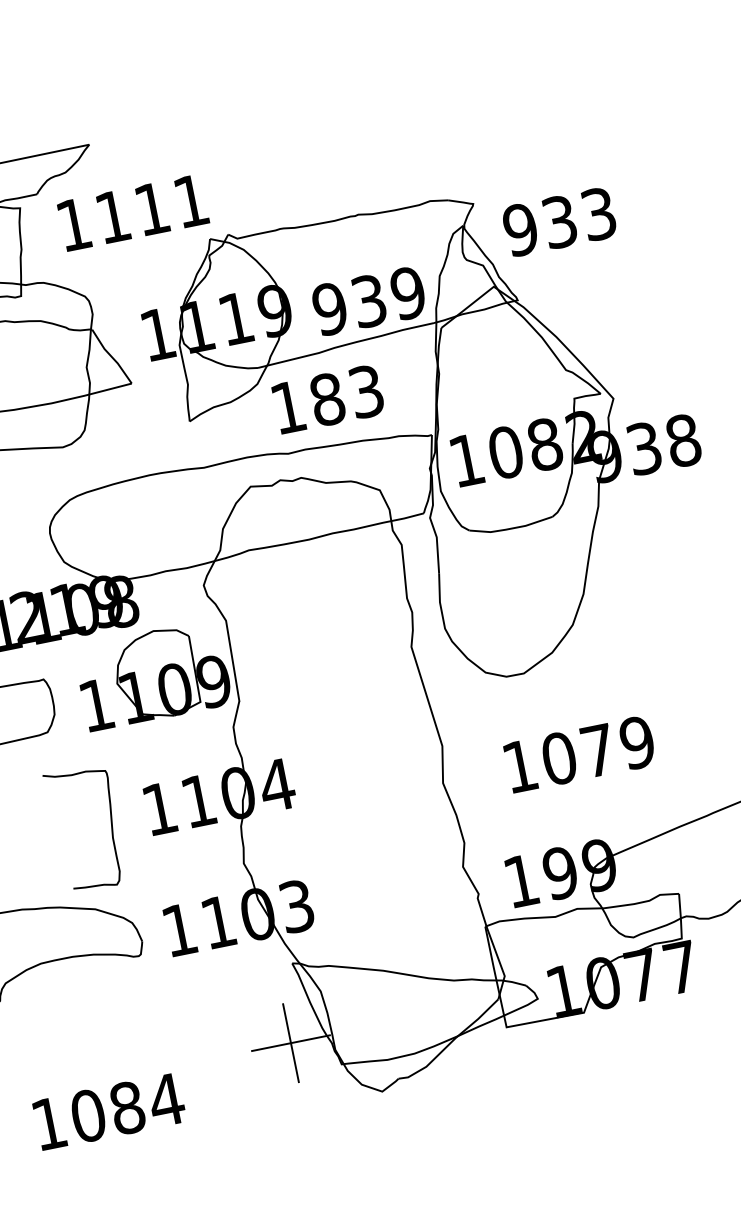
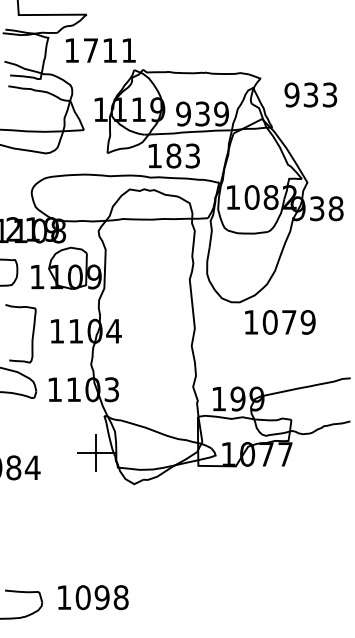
text: (112, 216) -> (90, 50), 1111 -> 1711
text: (558, 221) -> (310, 94), moved
text: (580, 754) -> (280, 322), moved

